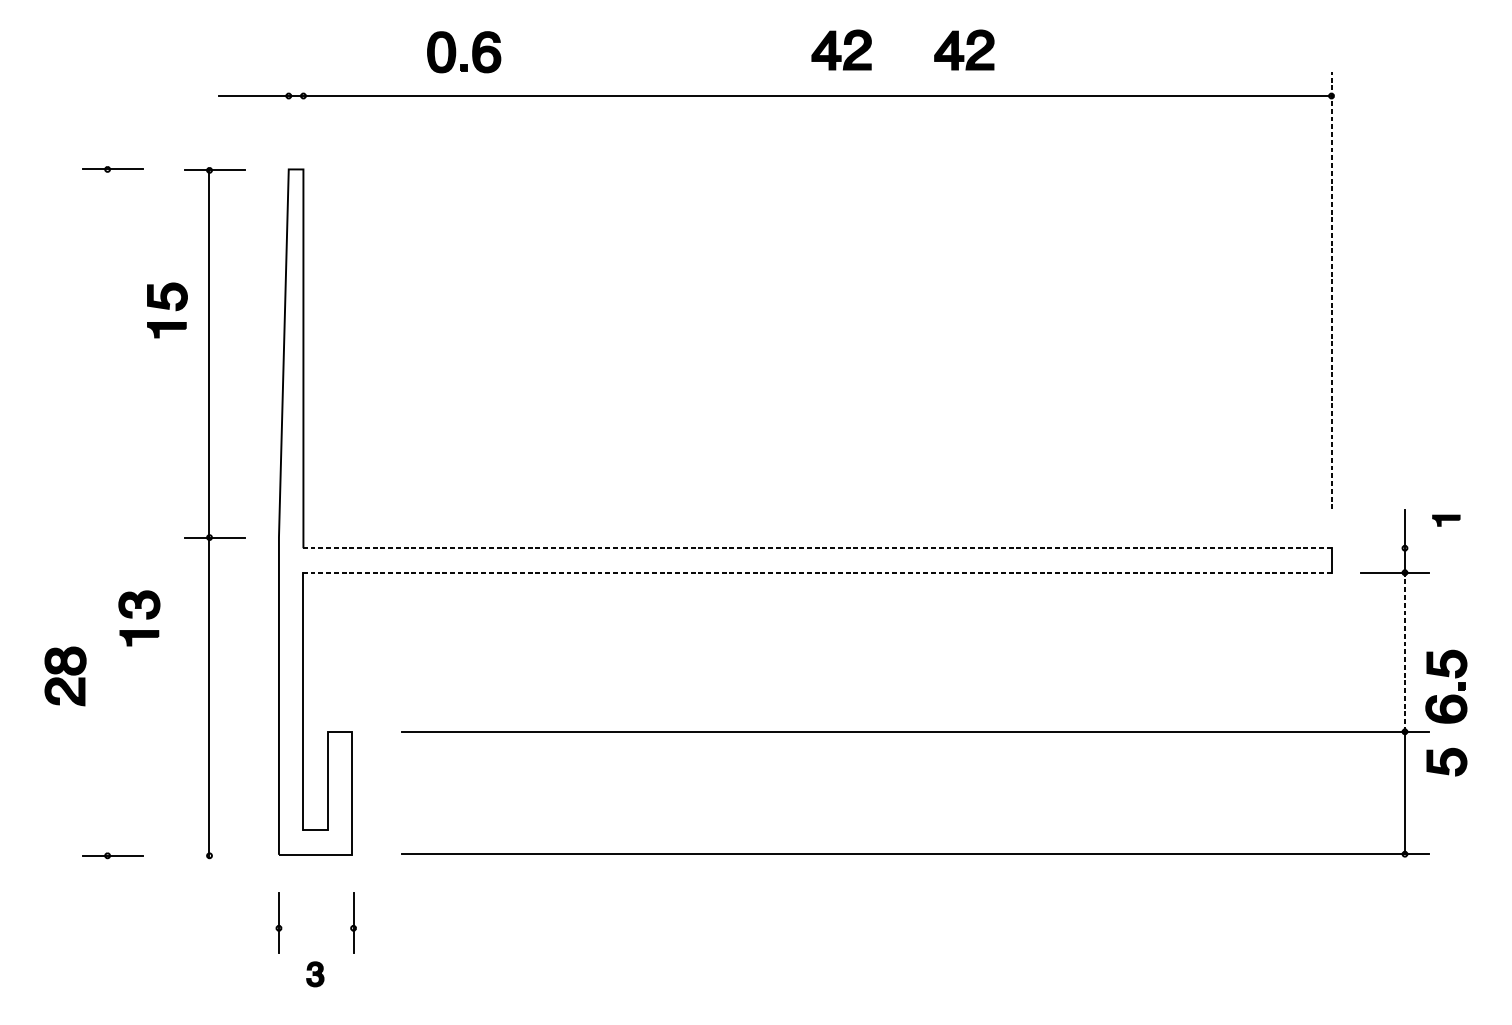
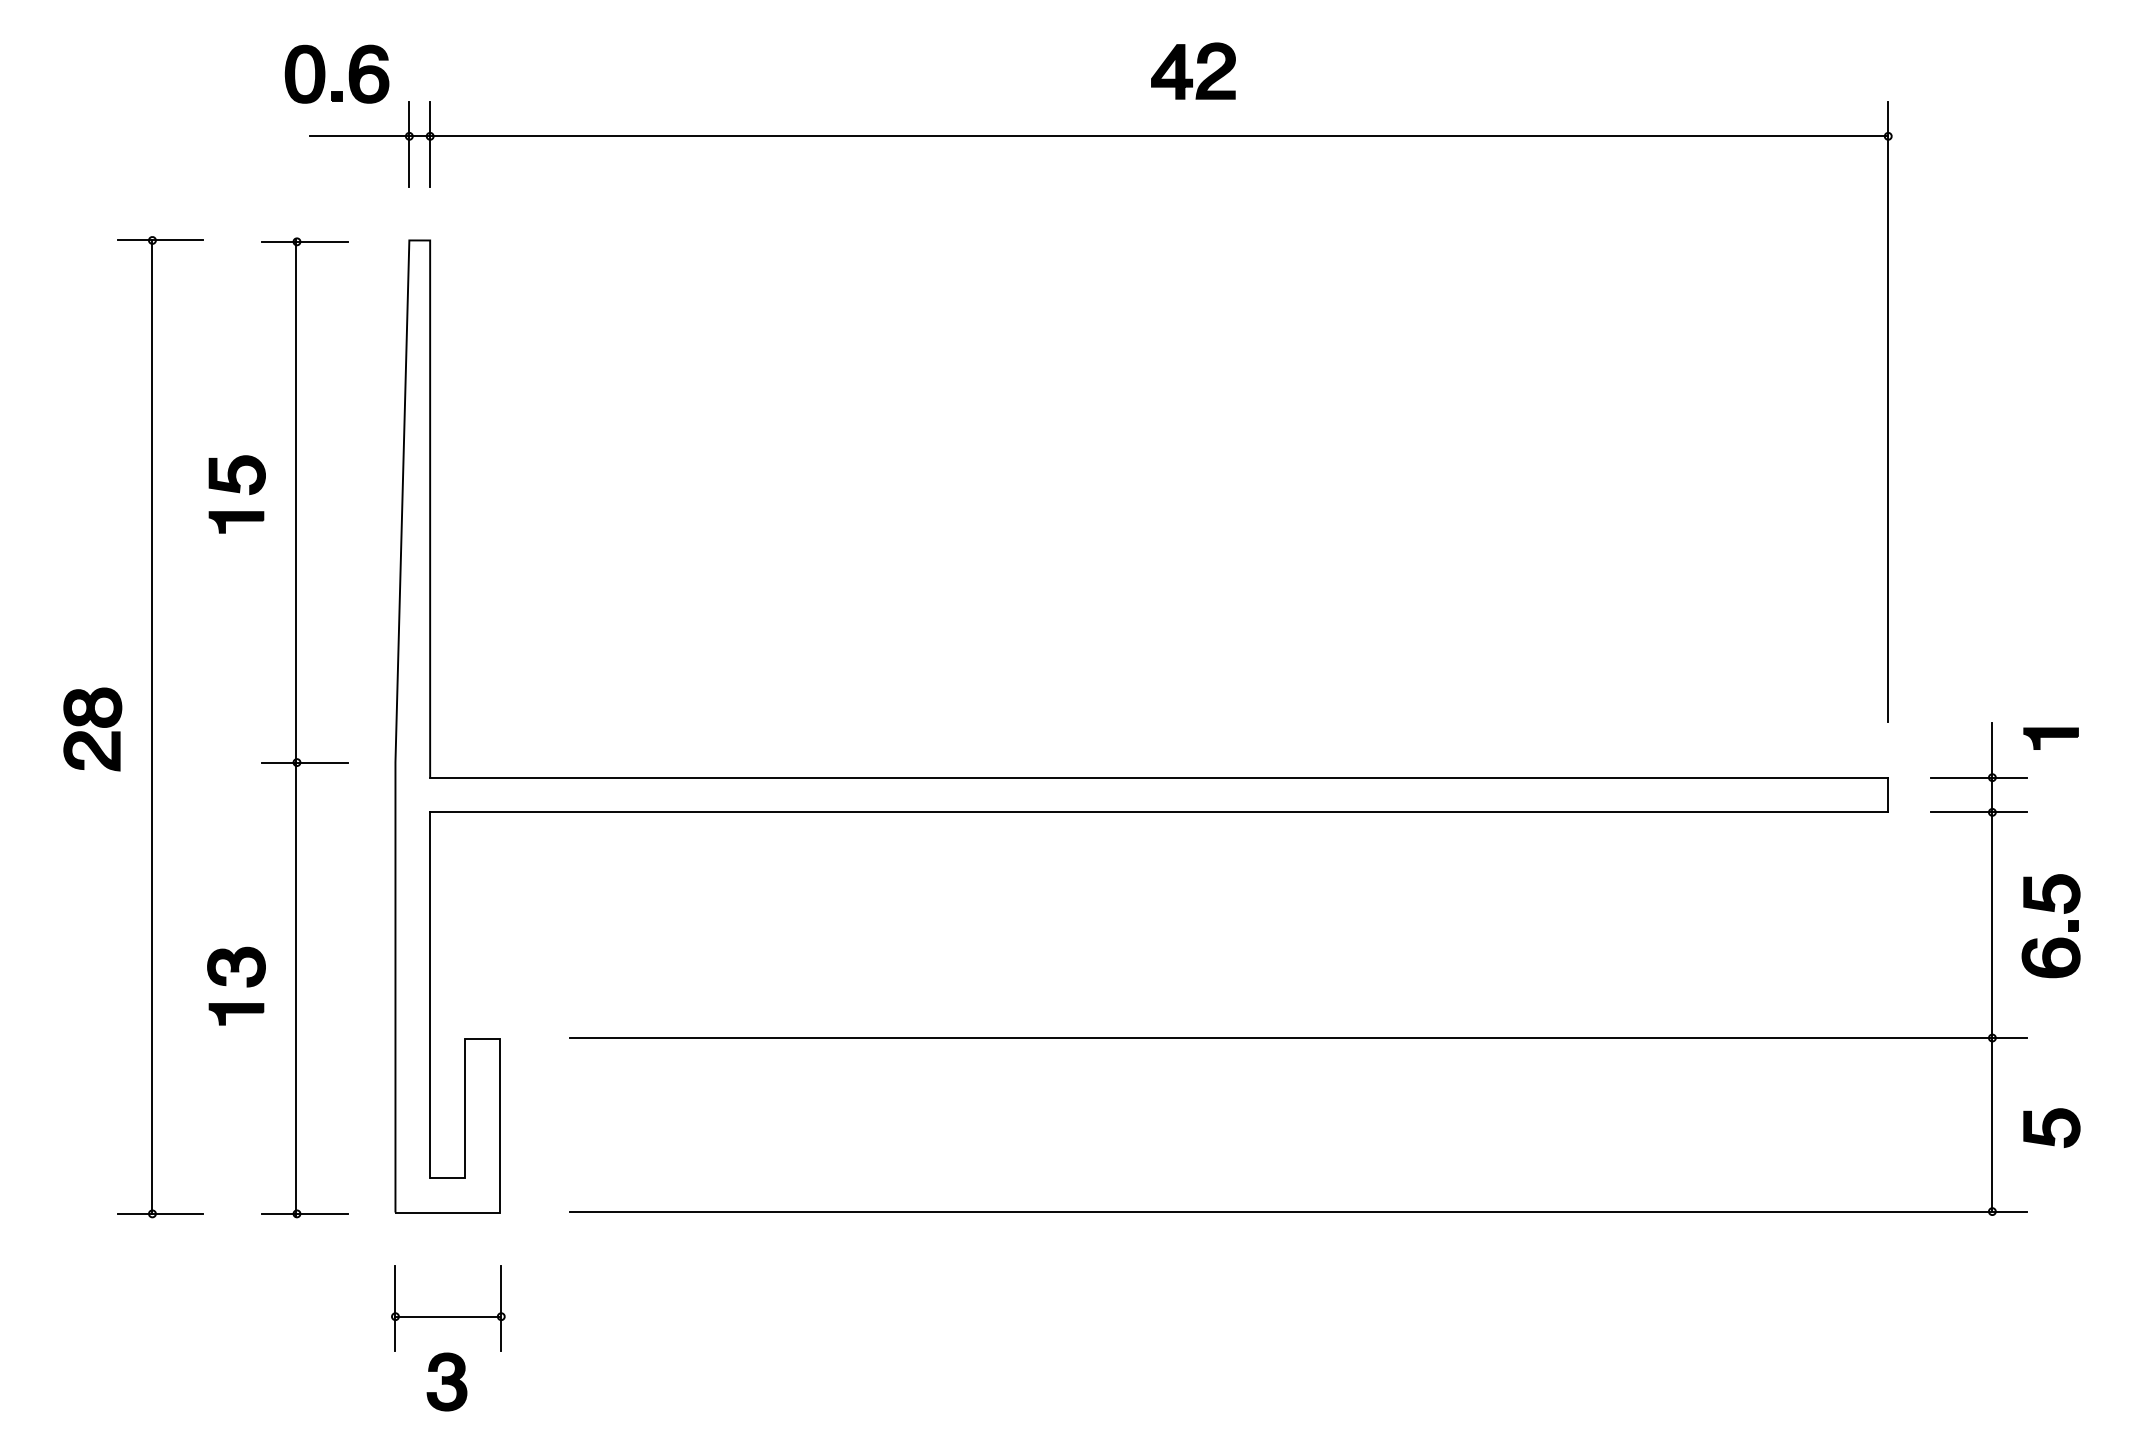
part: (958, 49) -> (1359, 70), removed
part: (455, 51) -> (325, 73), moved
line: (288, 101) -> (409, 144), added
line: (303, 101) -> (430, 144), added
line: (1331, 290) -> (1888, 411), dashed -> solid
part: (166, 310) -> (236, 494), moved
line: (107, 512) -> (152, 726), added
part: (1445, 520) -> (2050, 738), size x1.43
line: (816, 548) -> (1158, 777), dashed -> solid
line: (1395, 548) -> (1978, 777), added
line: (816, 572) -> (1158, 812), dashed -> solid
part: (132, 617) -> (226, 985), moved
line: (1405, 652) -> (1992, 925), dashed -> solid
part: (65, 676) -> (92, 729), moved
part: (1448, 695) -> (2053, 938), moved
part: (1446, 761) -> (2051, 1127), moved
line: (214, 855) -> (304, 1213), added
line: (315, 928) -> (447, 1316), added
part: (314, 973) -> (446, 1381), size x1.67

